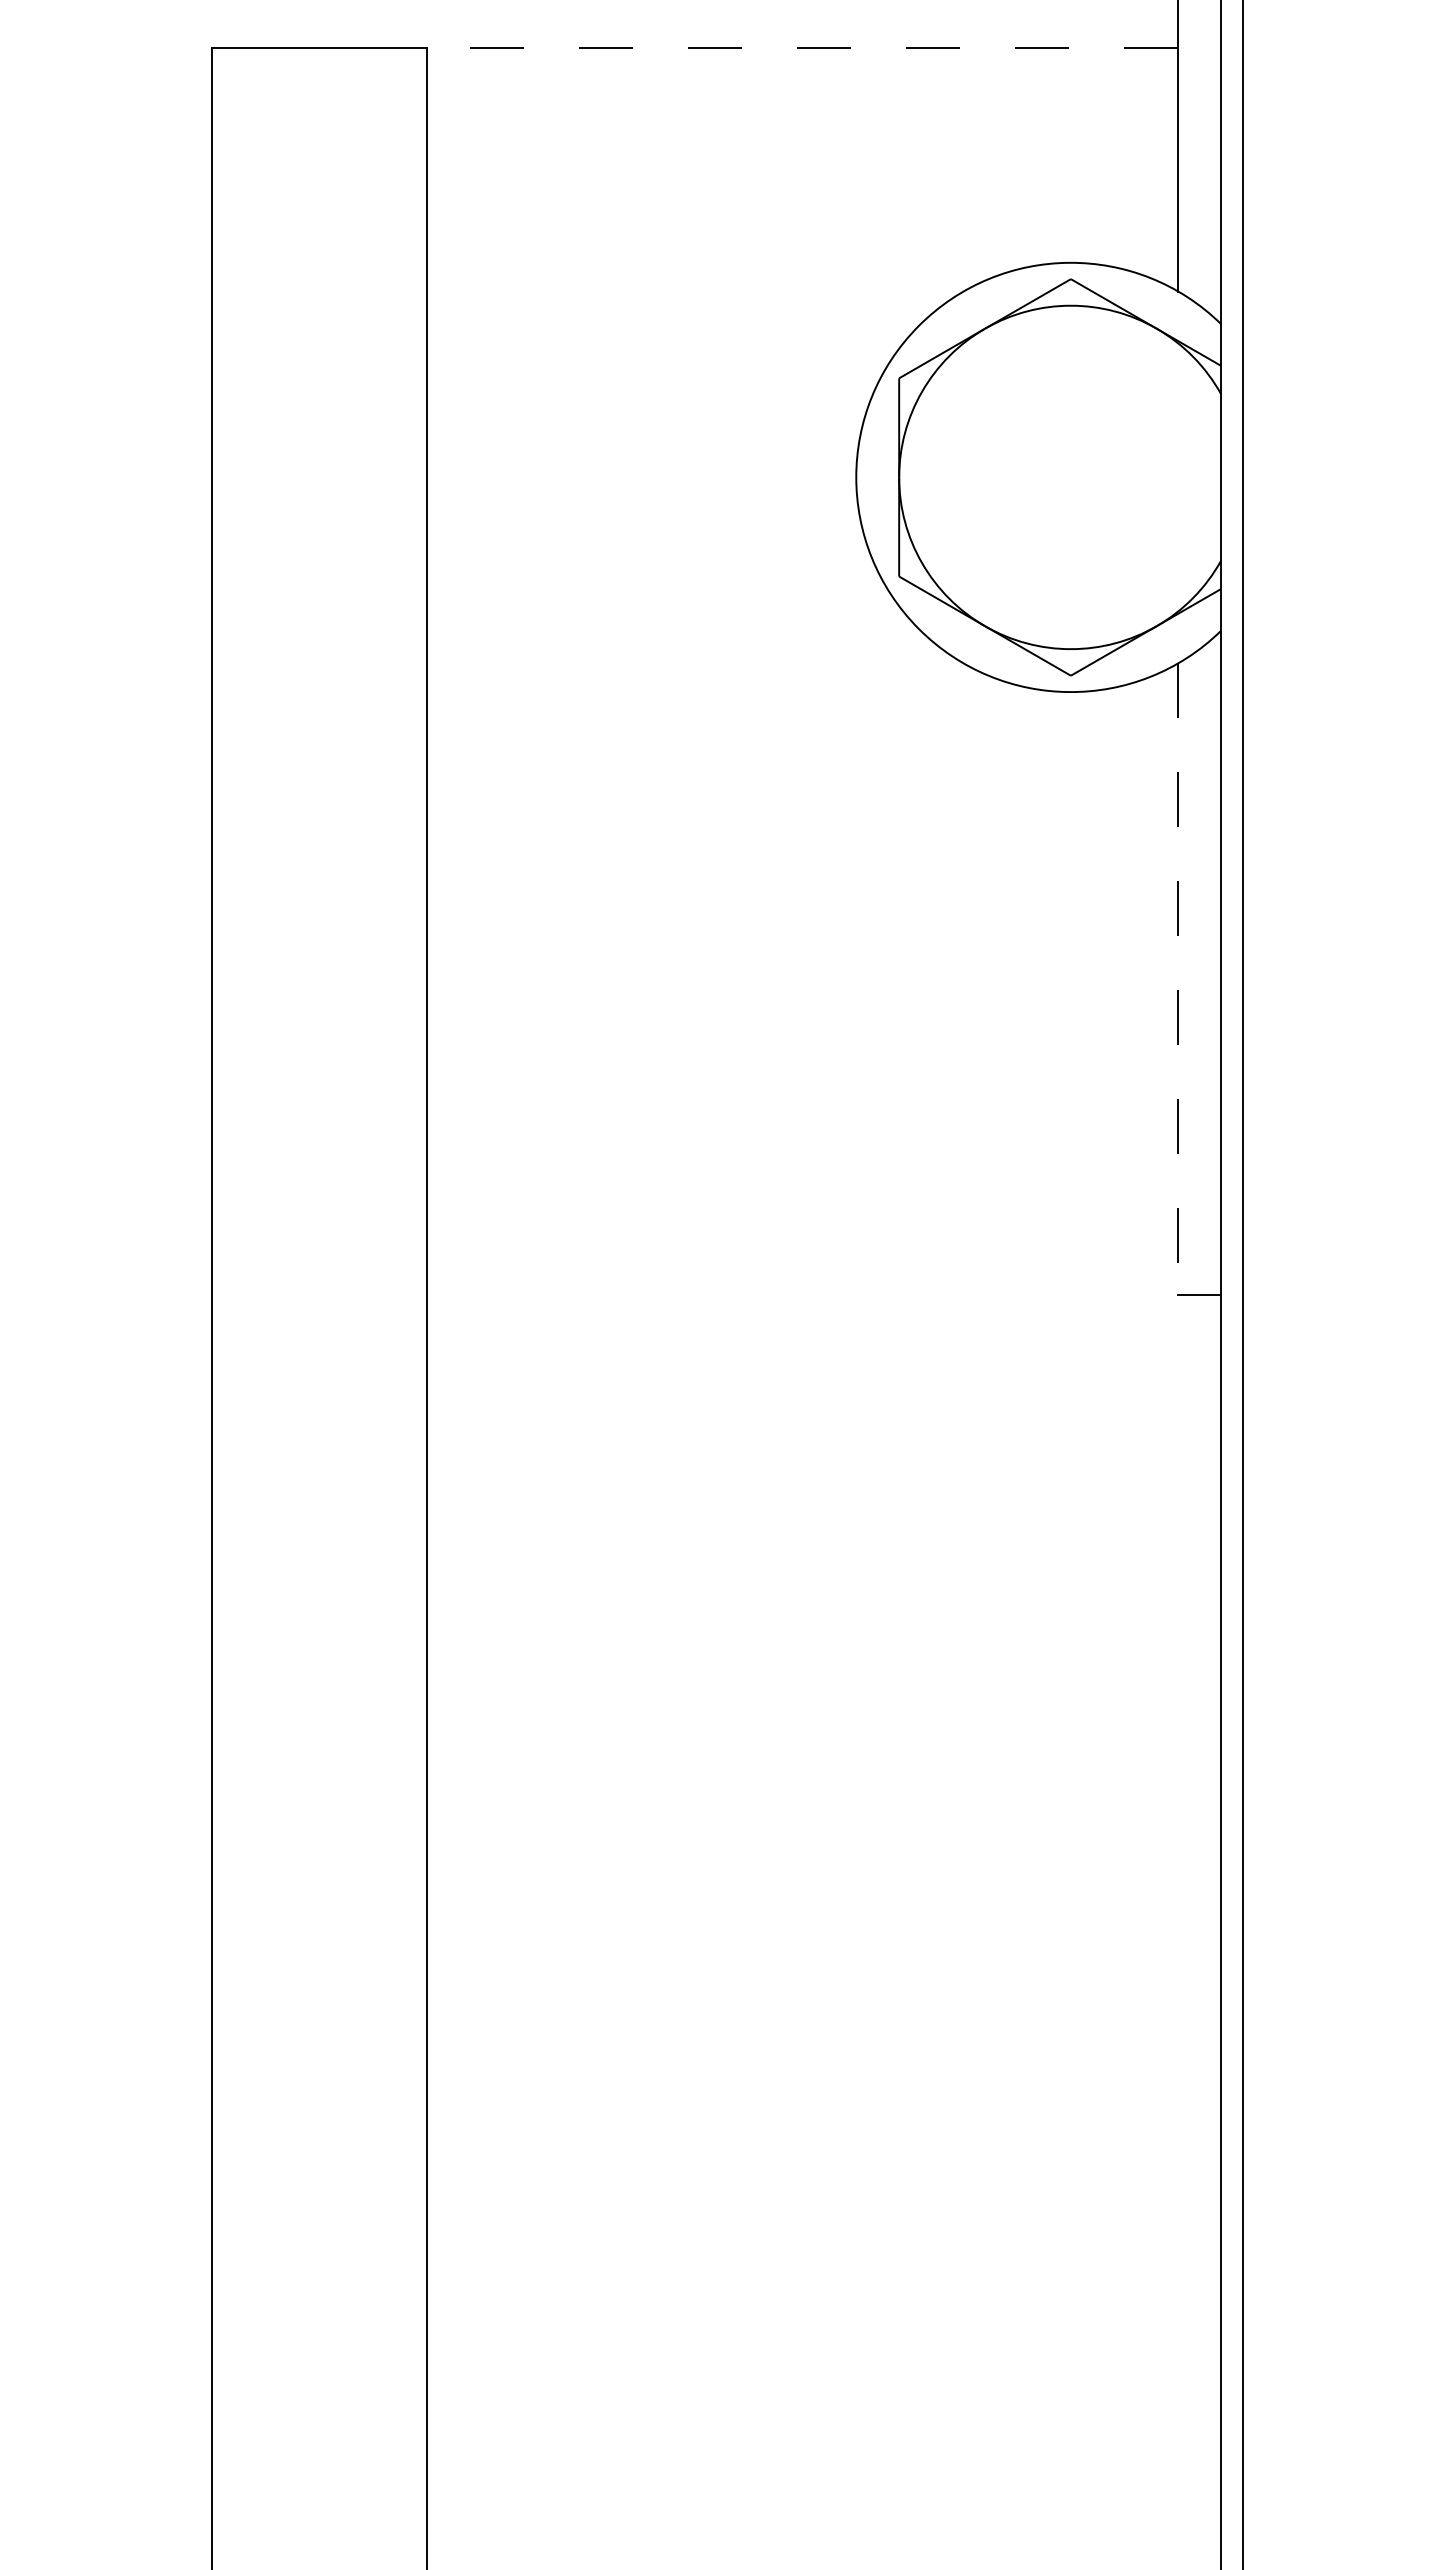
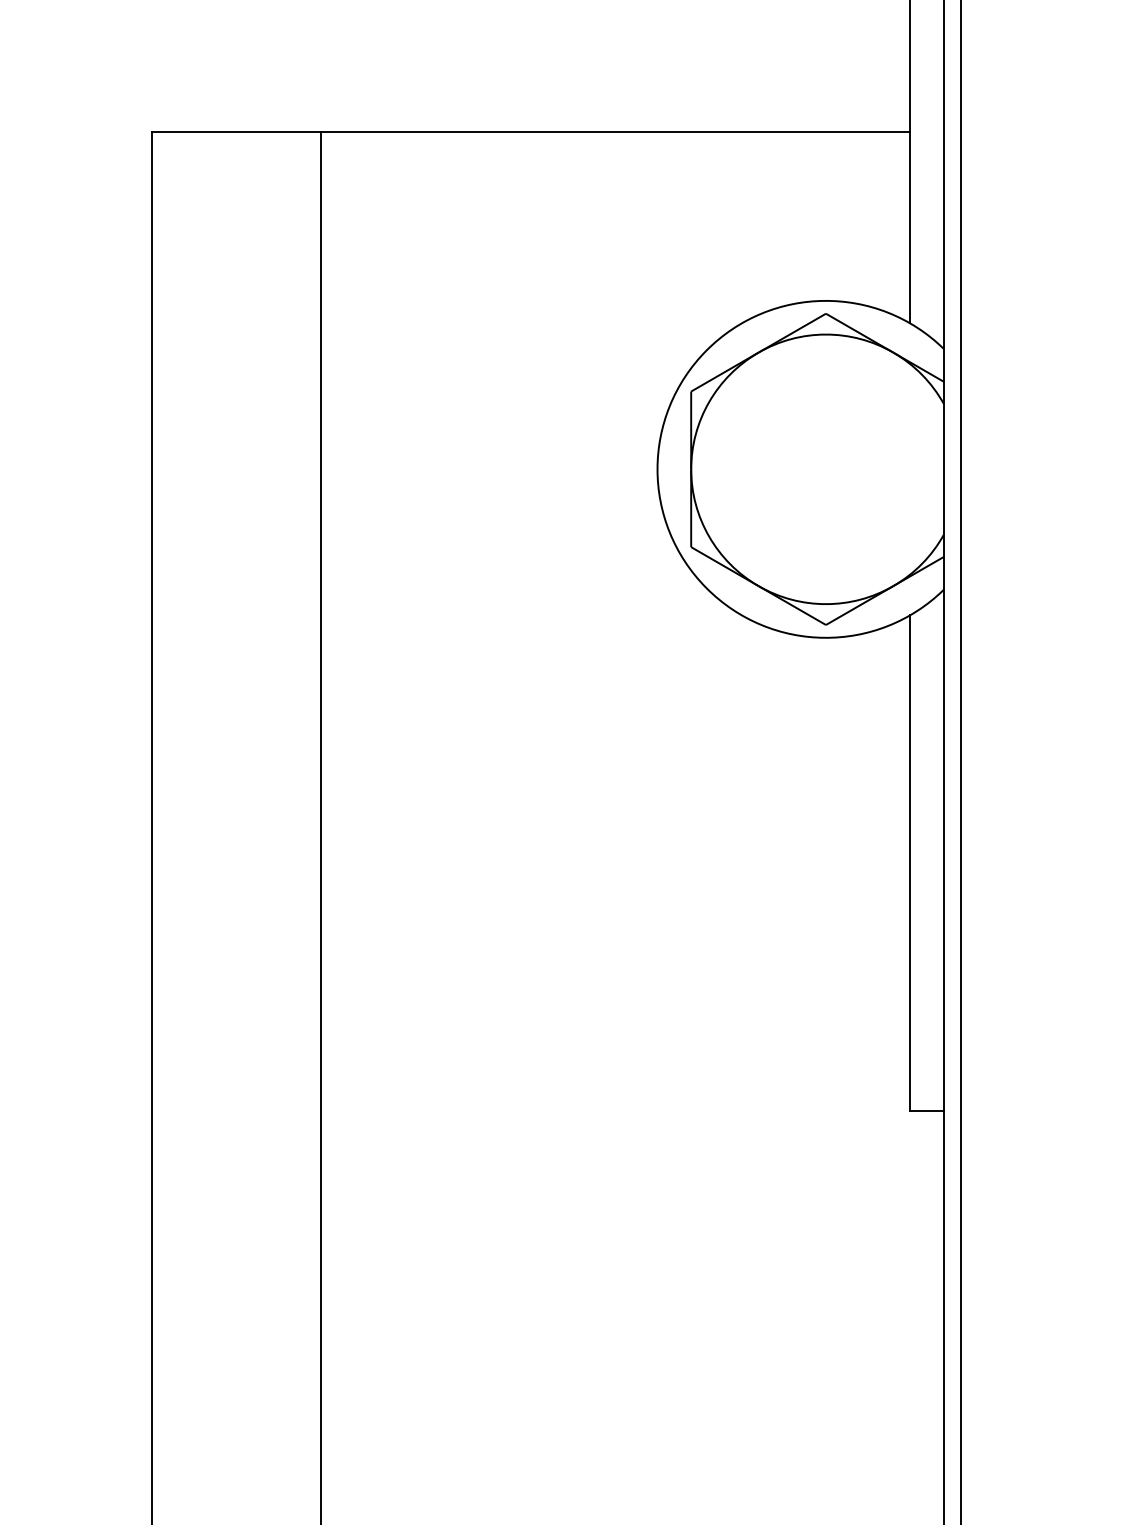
line: (802, 48) -> (615, 132), dashed -> solid
line: (1178, 979) -> (910, 863), dashed -> solid

